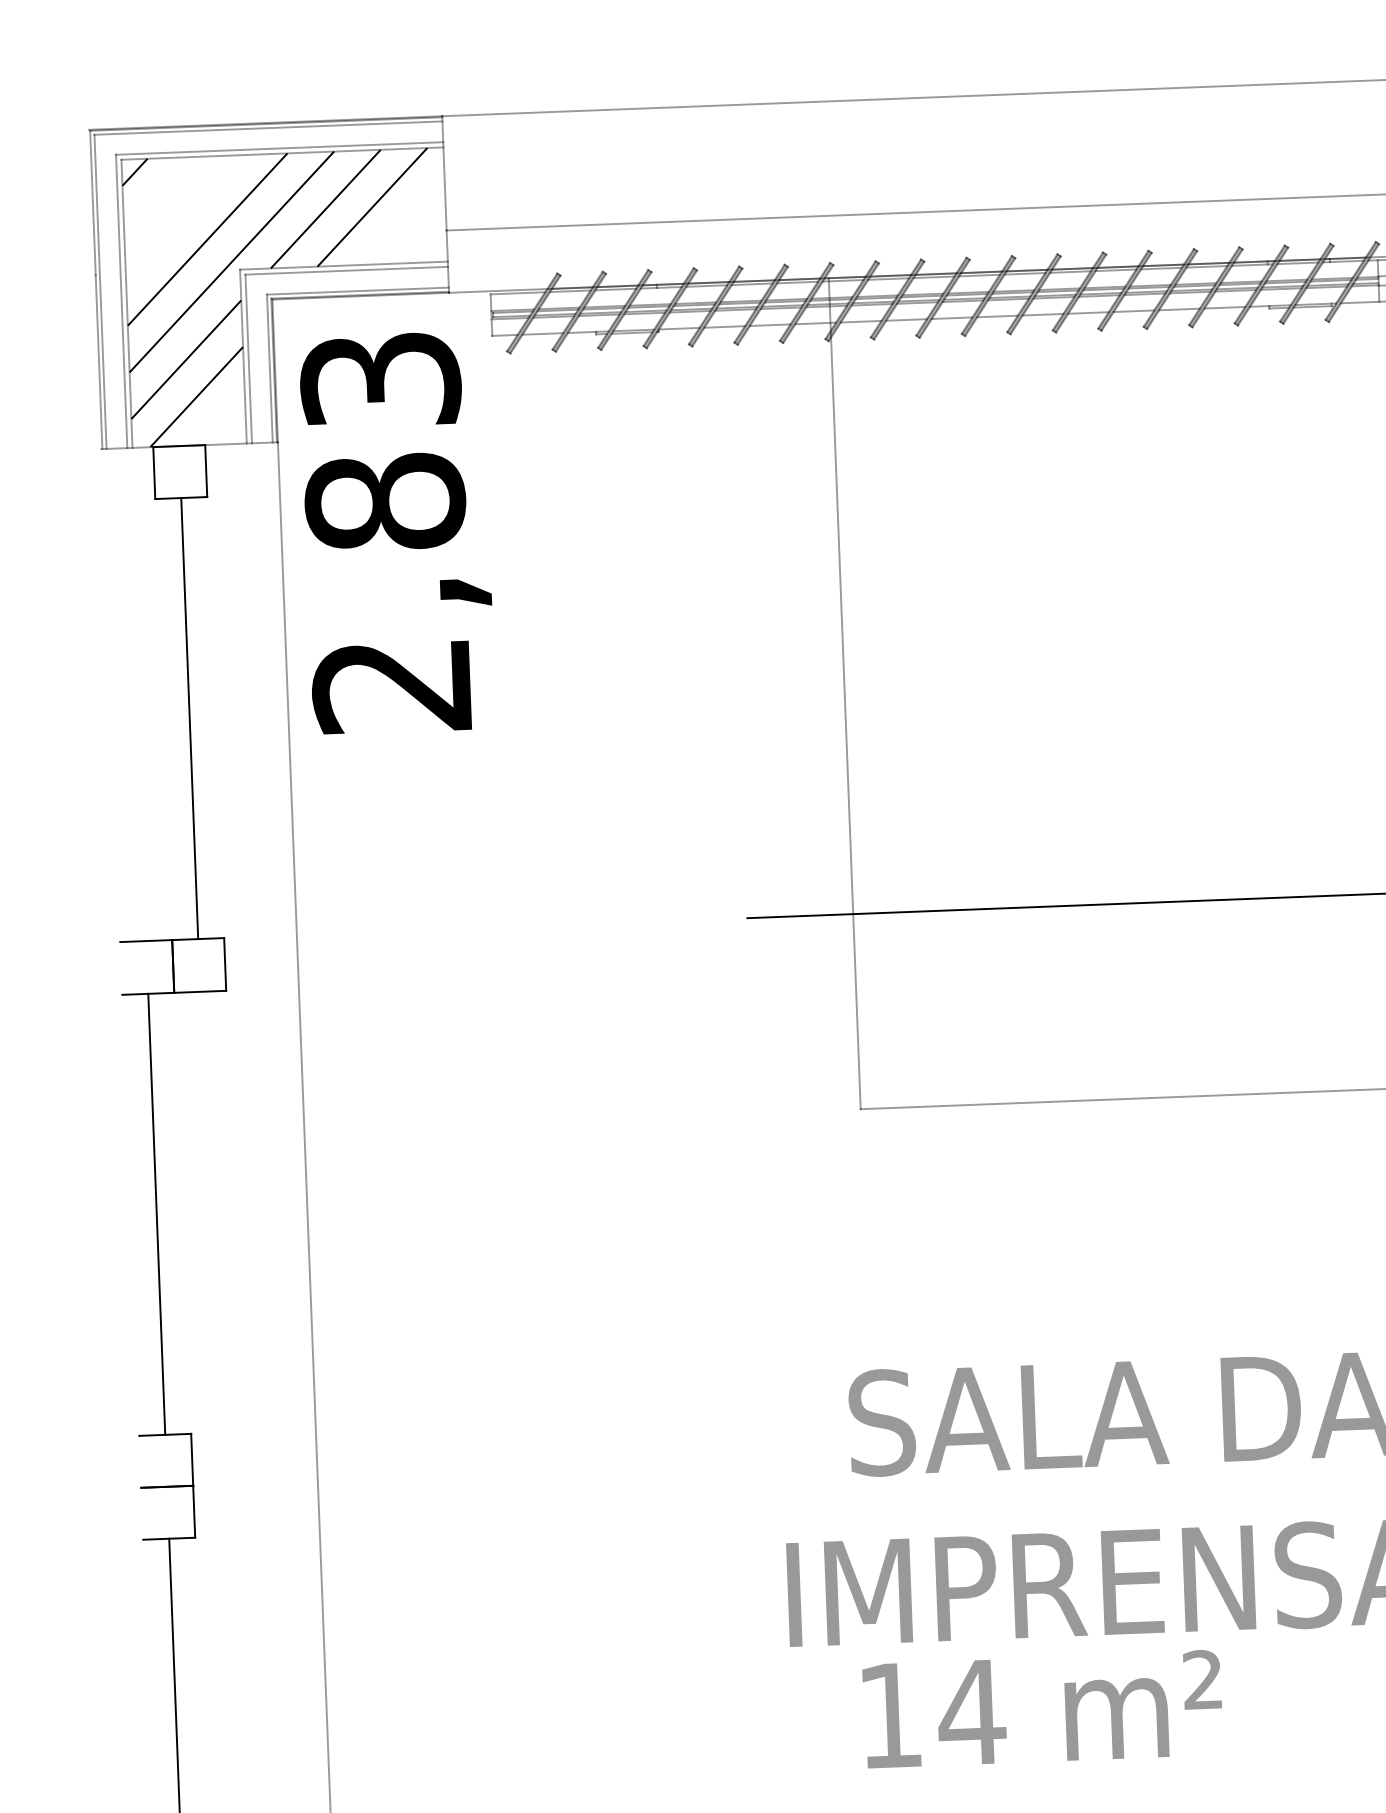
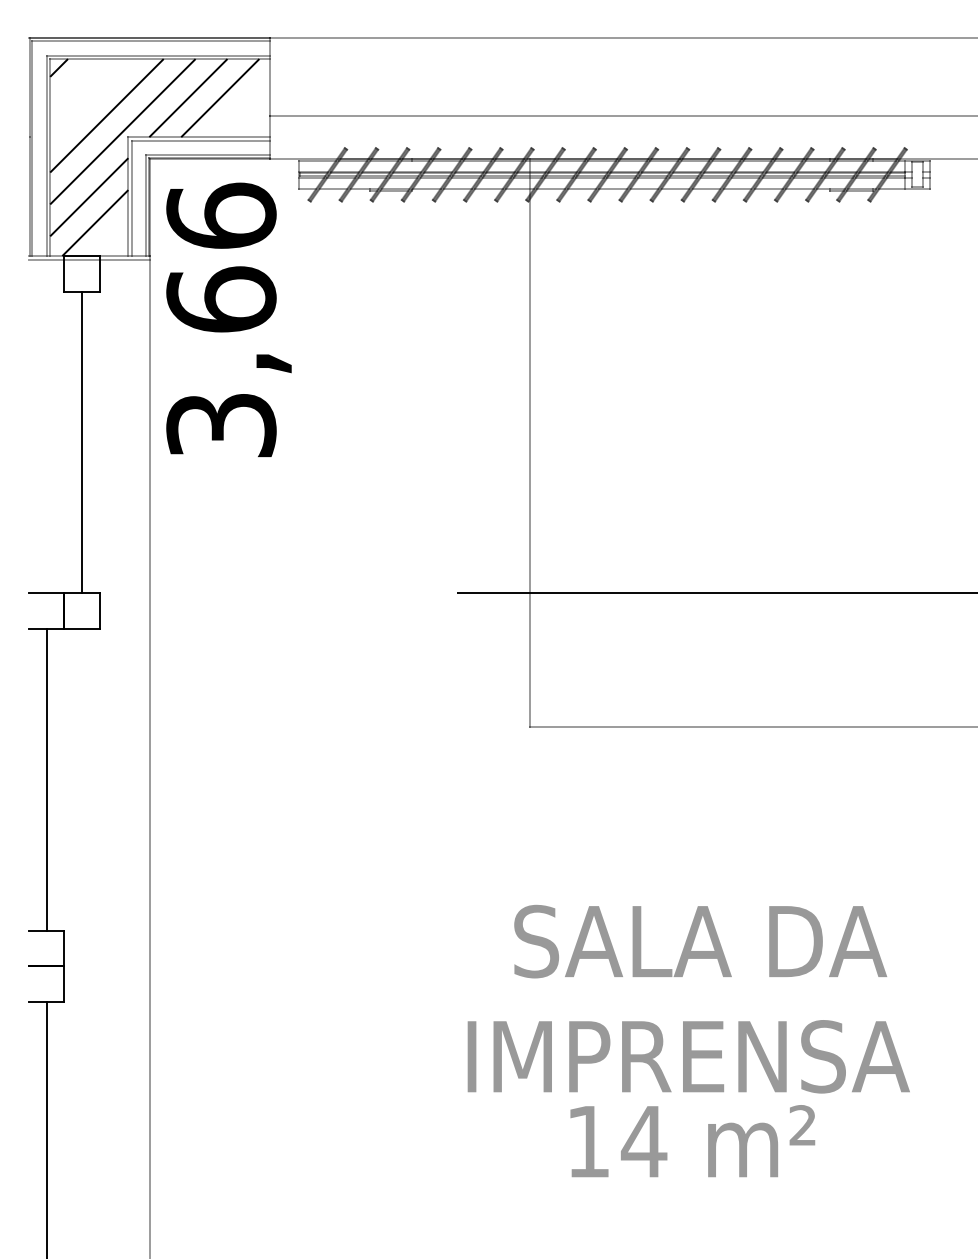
line: (188, 450) -> (88, 259), added
text: (386, 530) -> (221, 319), 2,83 -> 3,66
text: (1042, 1708) -> (692, 1140), moved

